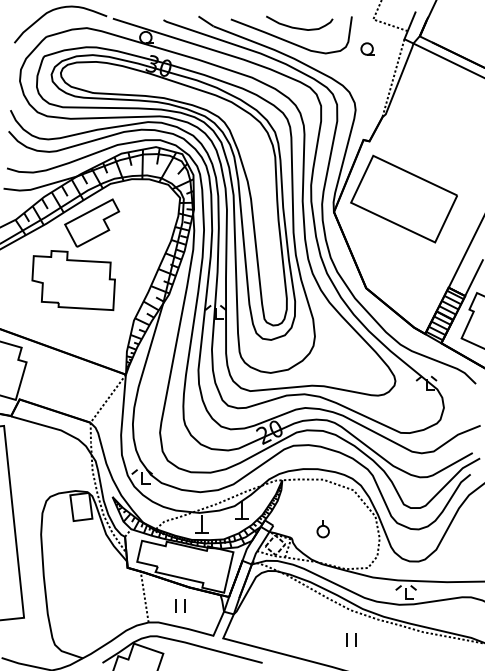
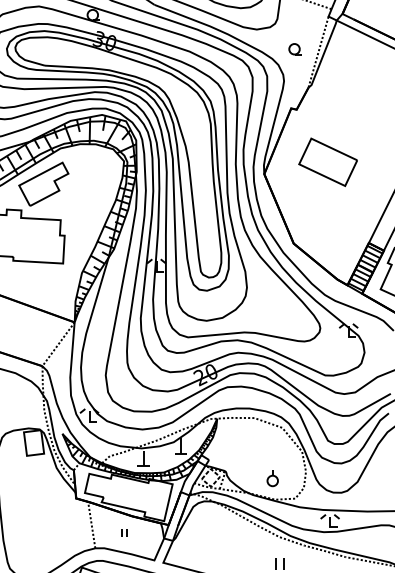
part: (367, 48) -> (294, 48), moved
part: (403, 198) -> (327, 161), size x0.6
part: (322, 529) -> (272, 479), moved
part: (180, 605) -> (124, 532), size x0.6

